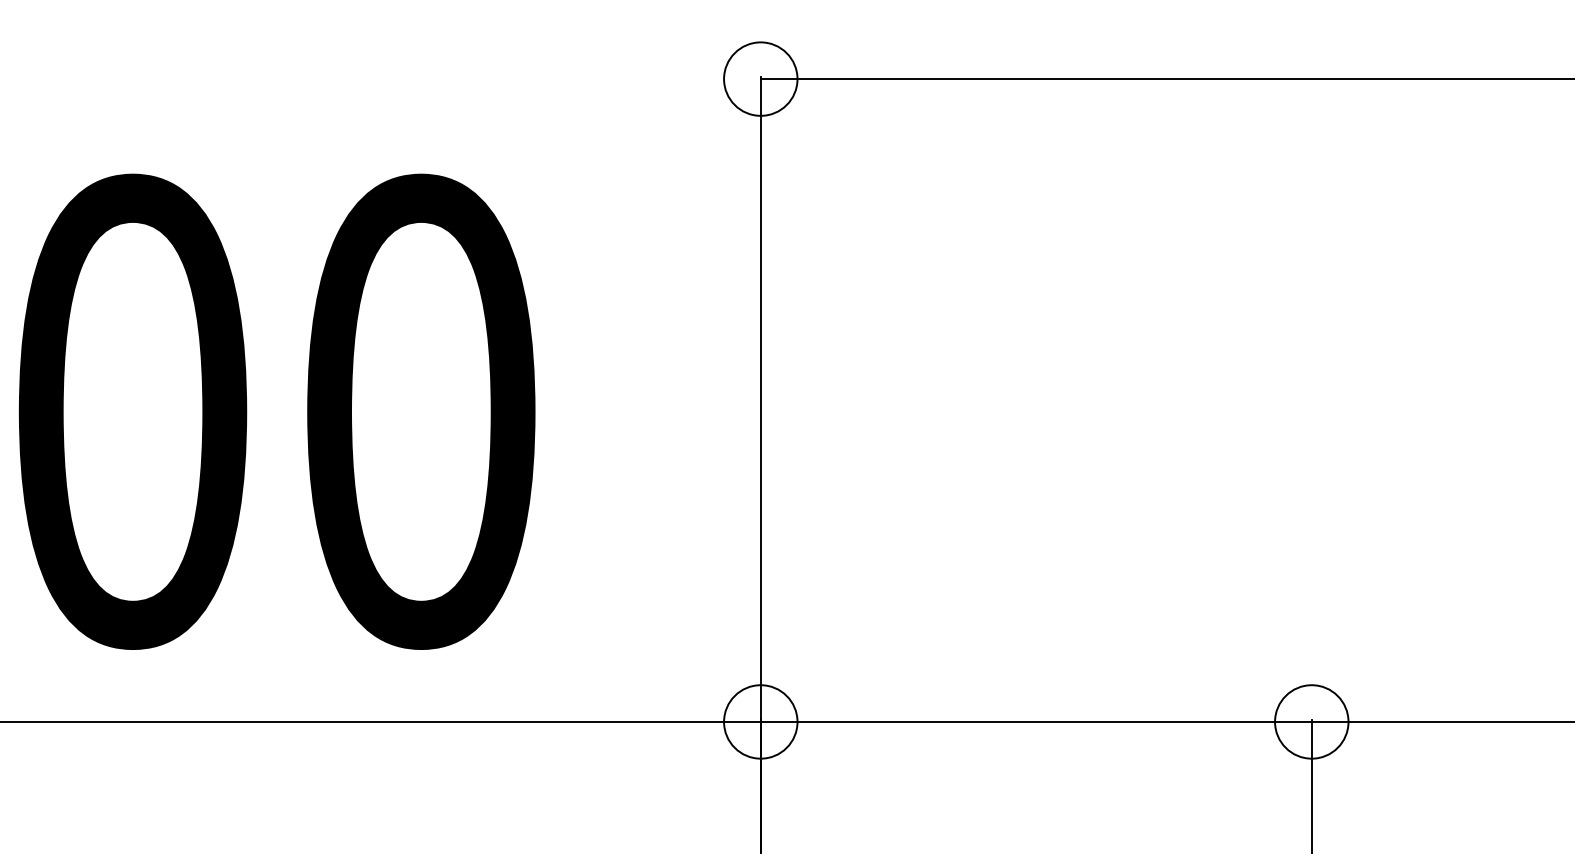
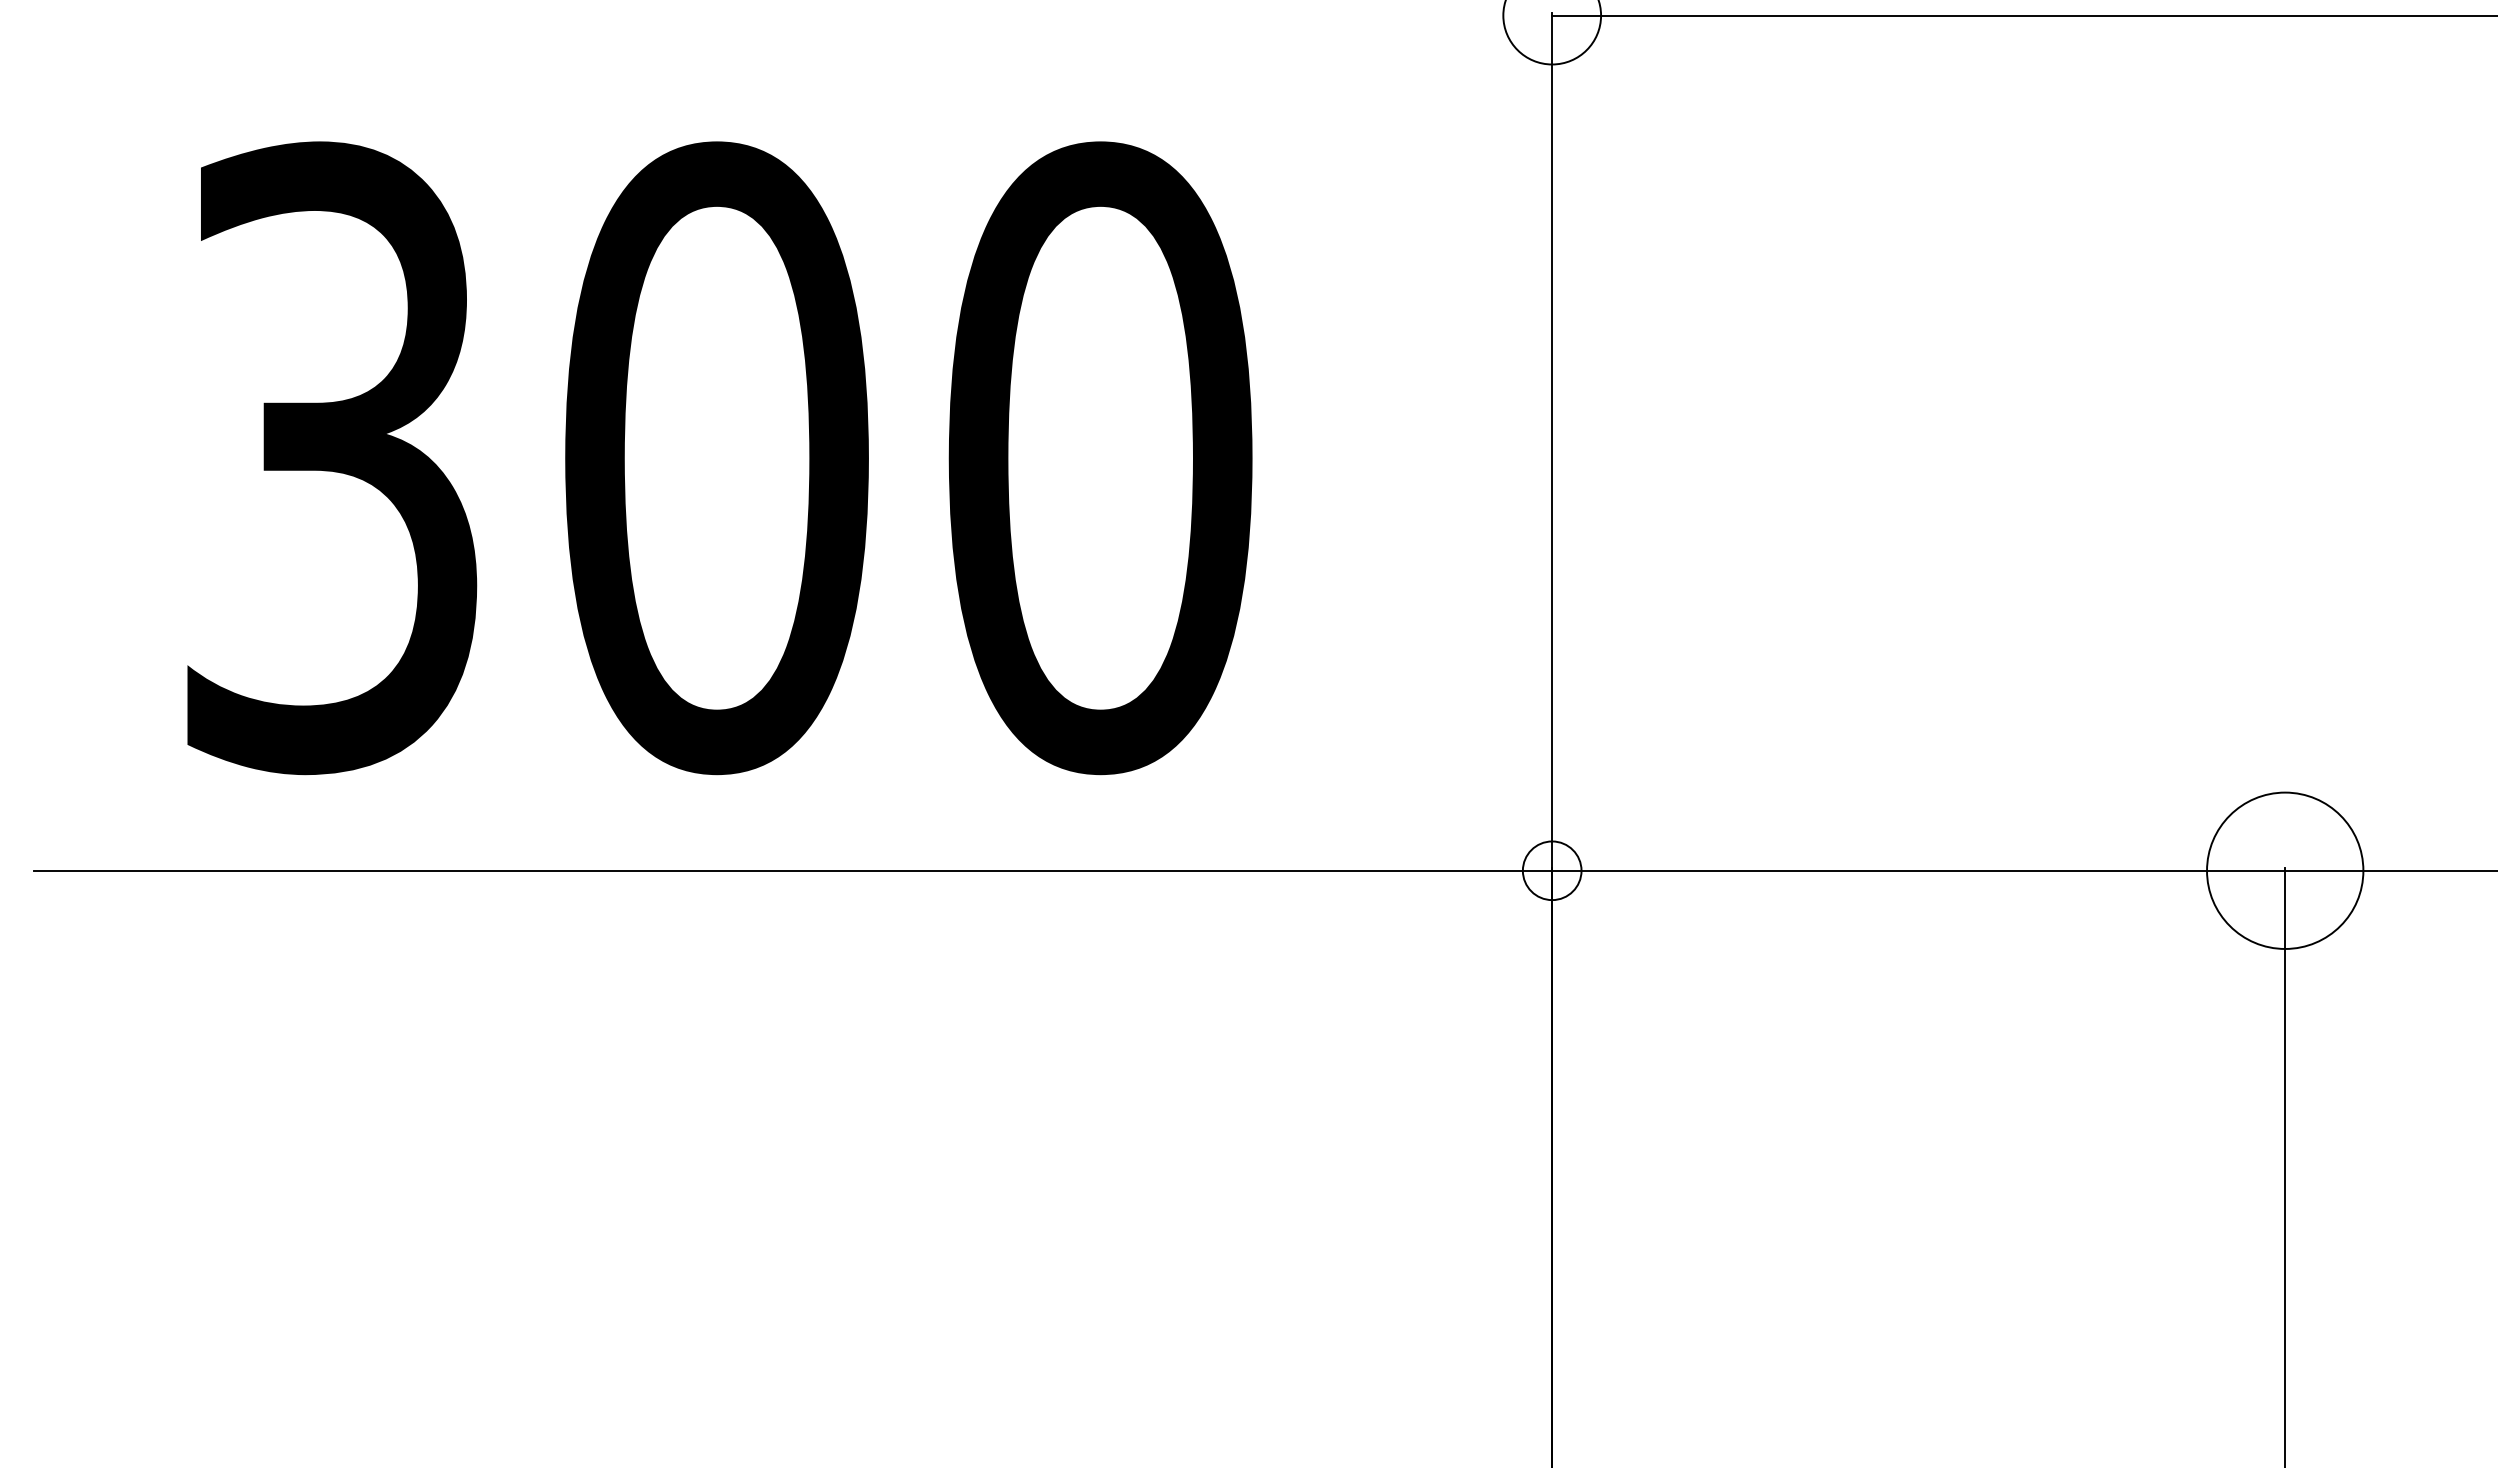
circle: (761, 721) -> (1552, 870), size x0.6
circle: (1311, 721) -> (2285, 870), size x1.6

